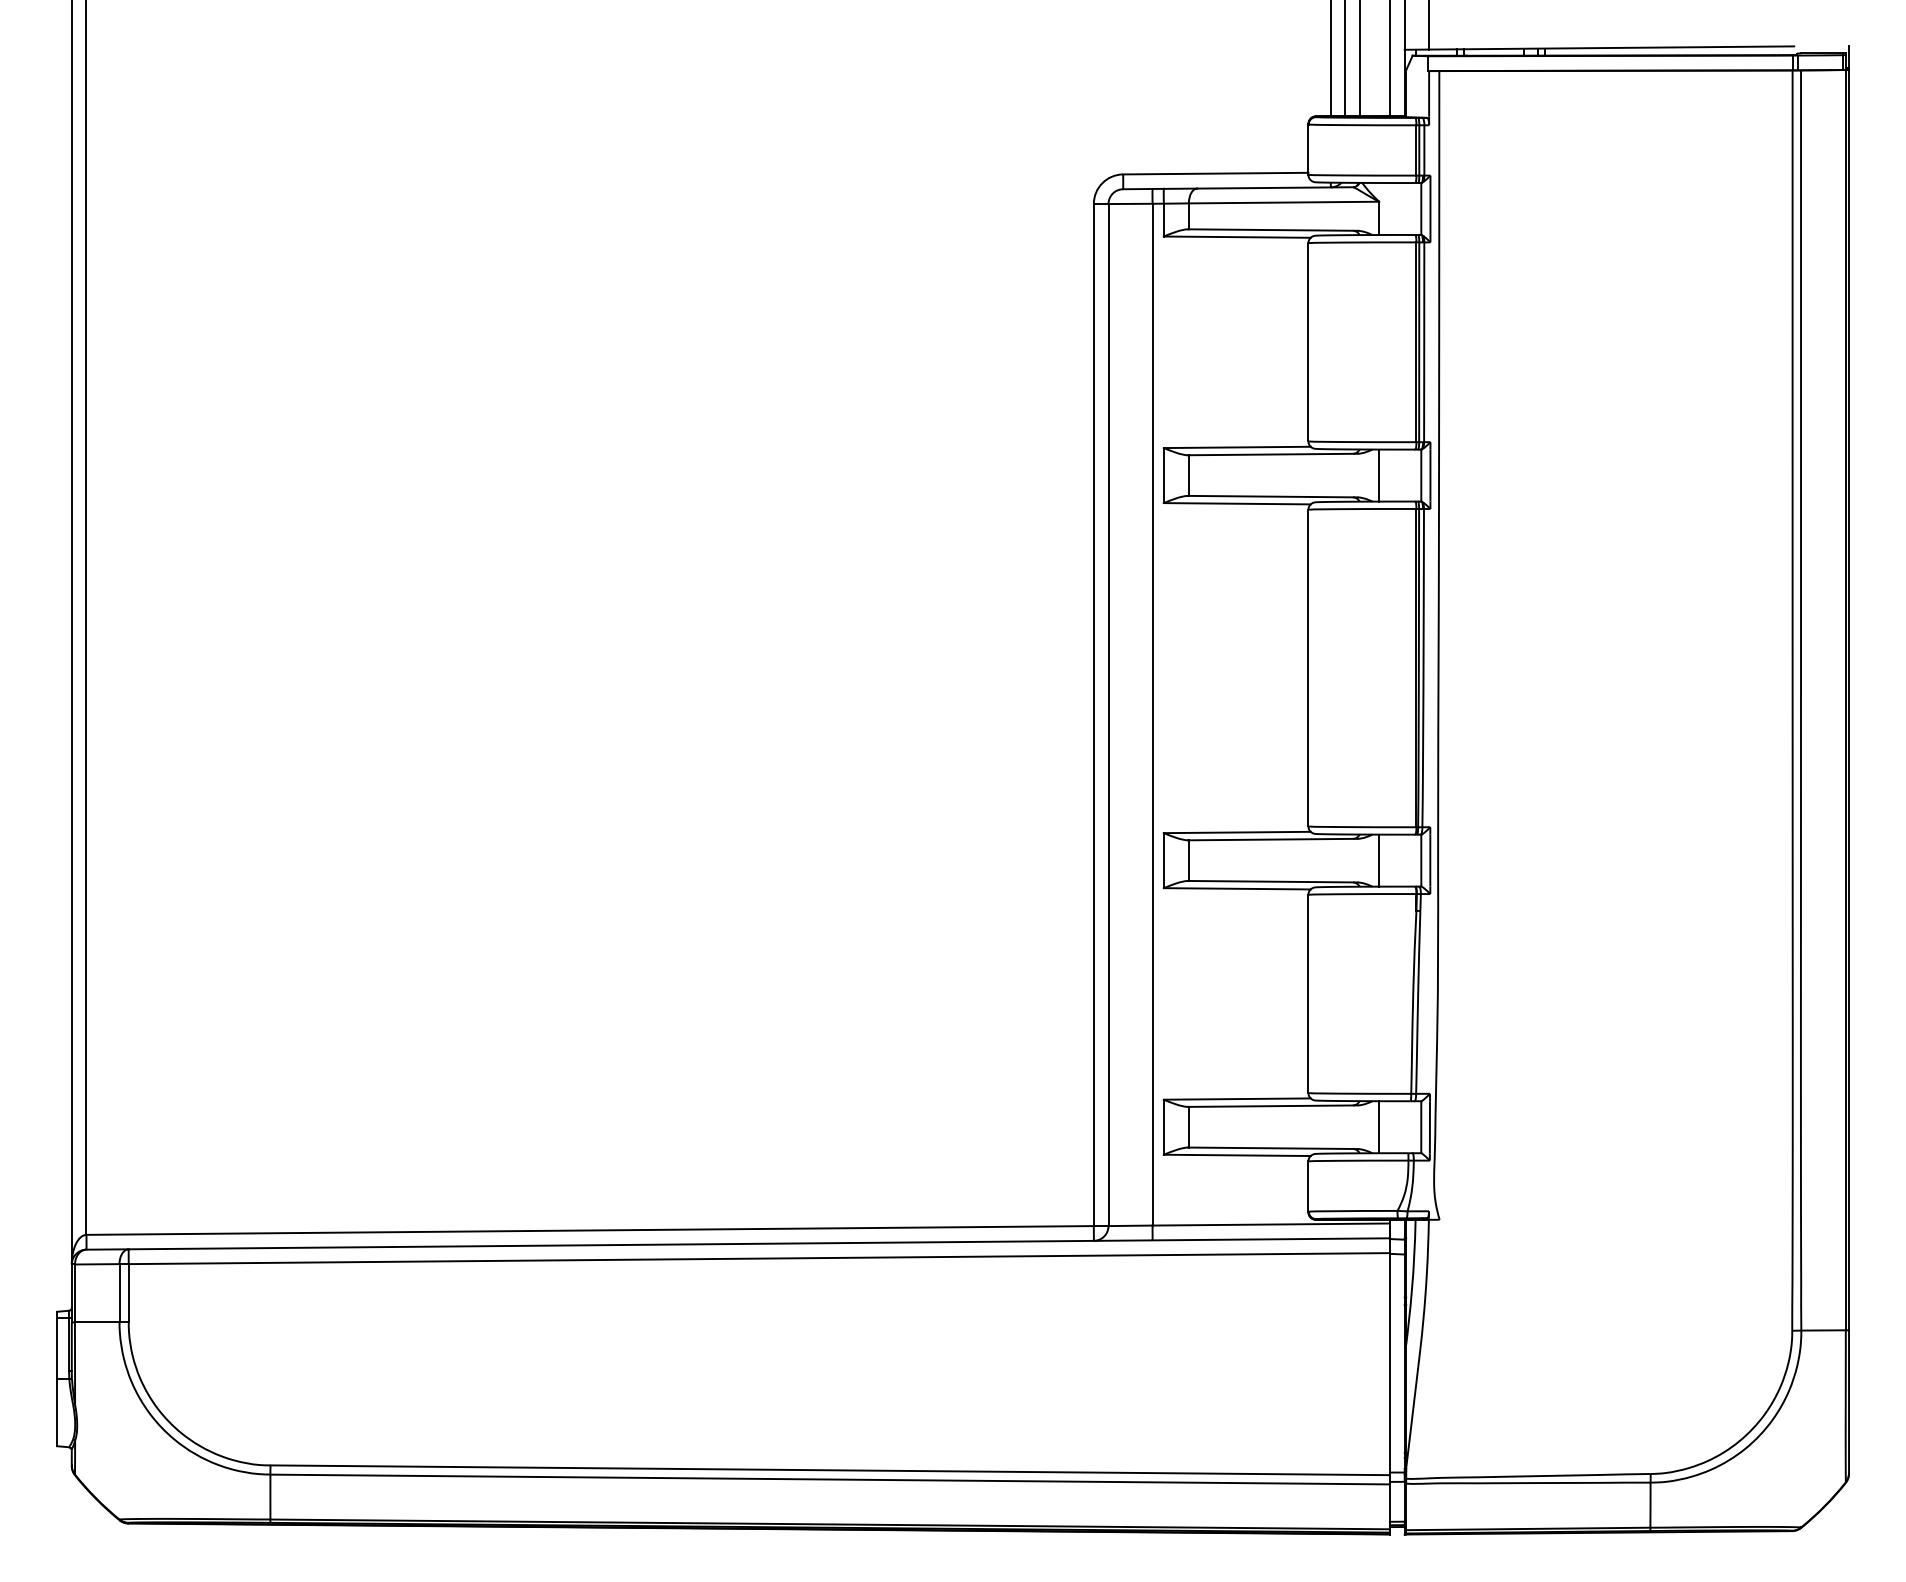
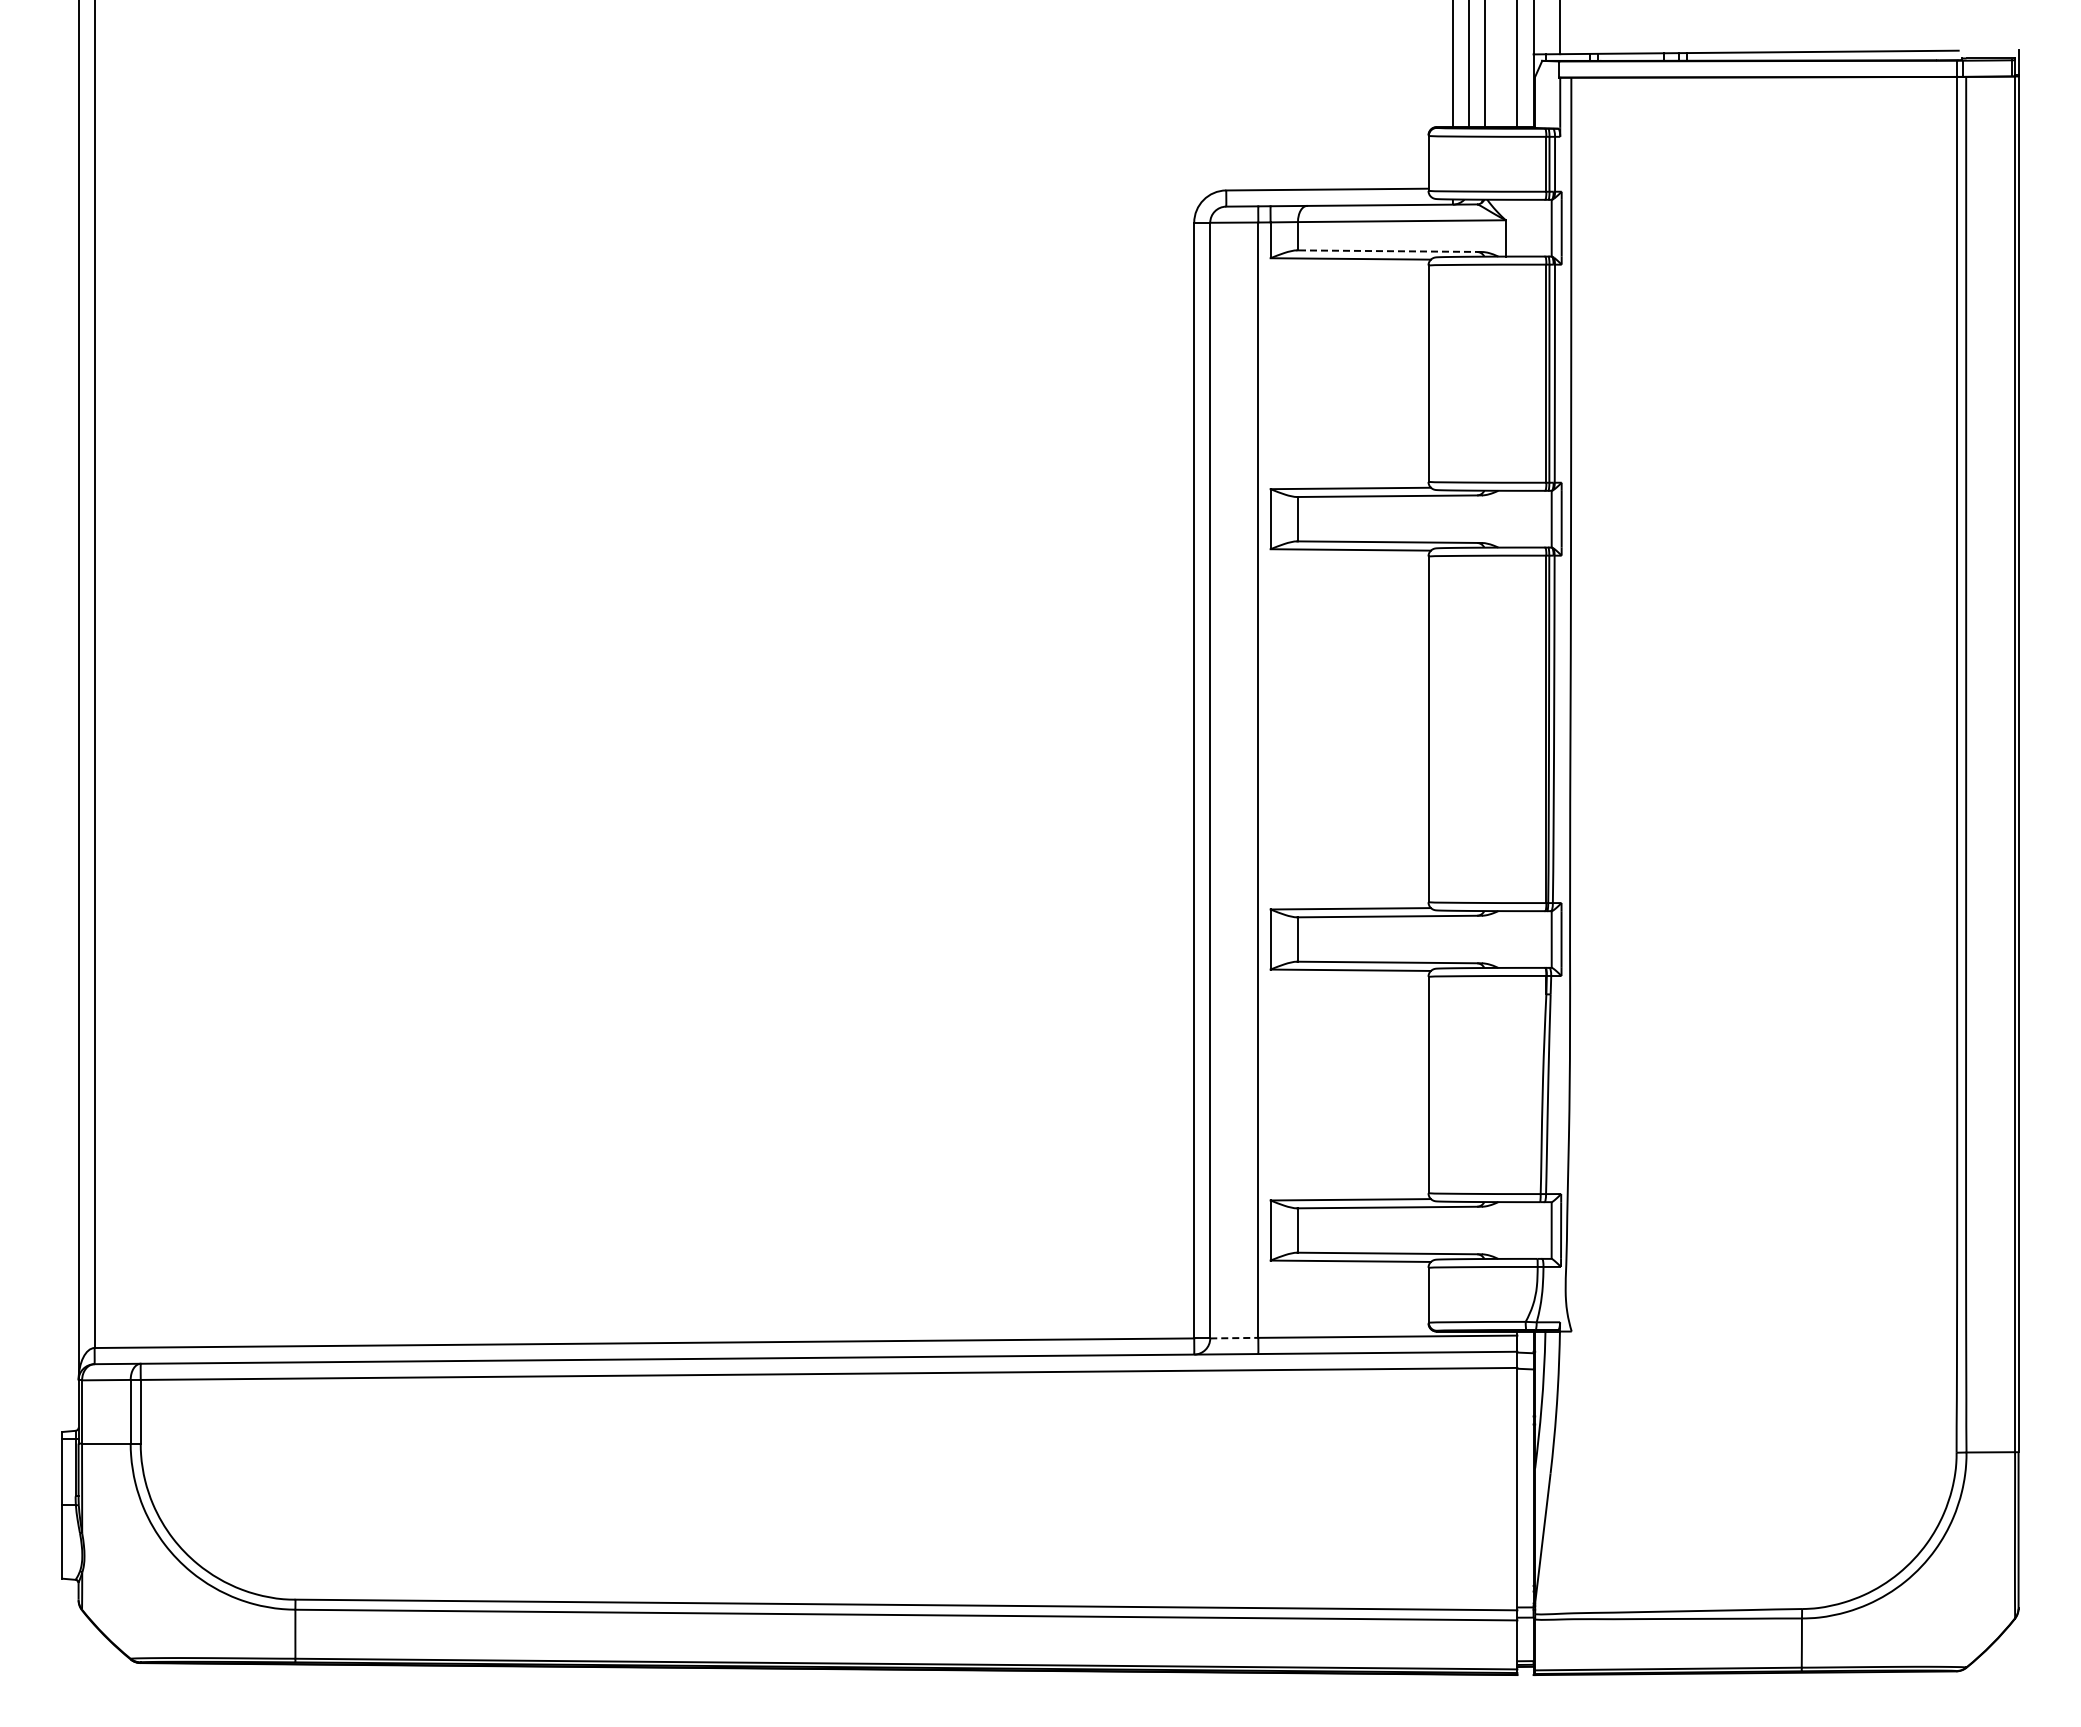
line: (1272, 230) -> (1389, 251), solid -> dashed
line: (1378, 474) -> (1505, 518), removed
line: (1378, 860) -> (1505, 939), removed
line: (1378, 1127) -> (1505, 1230), removed
line: (1130, 1226) -> (1234, 1338), solid -> dashed

